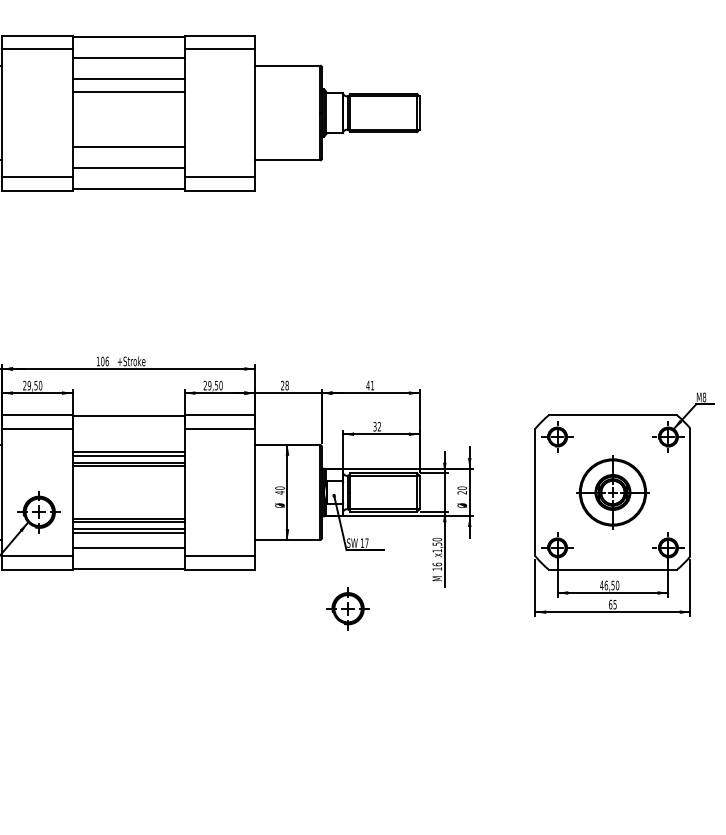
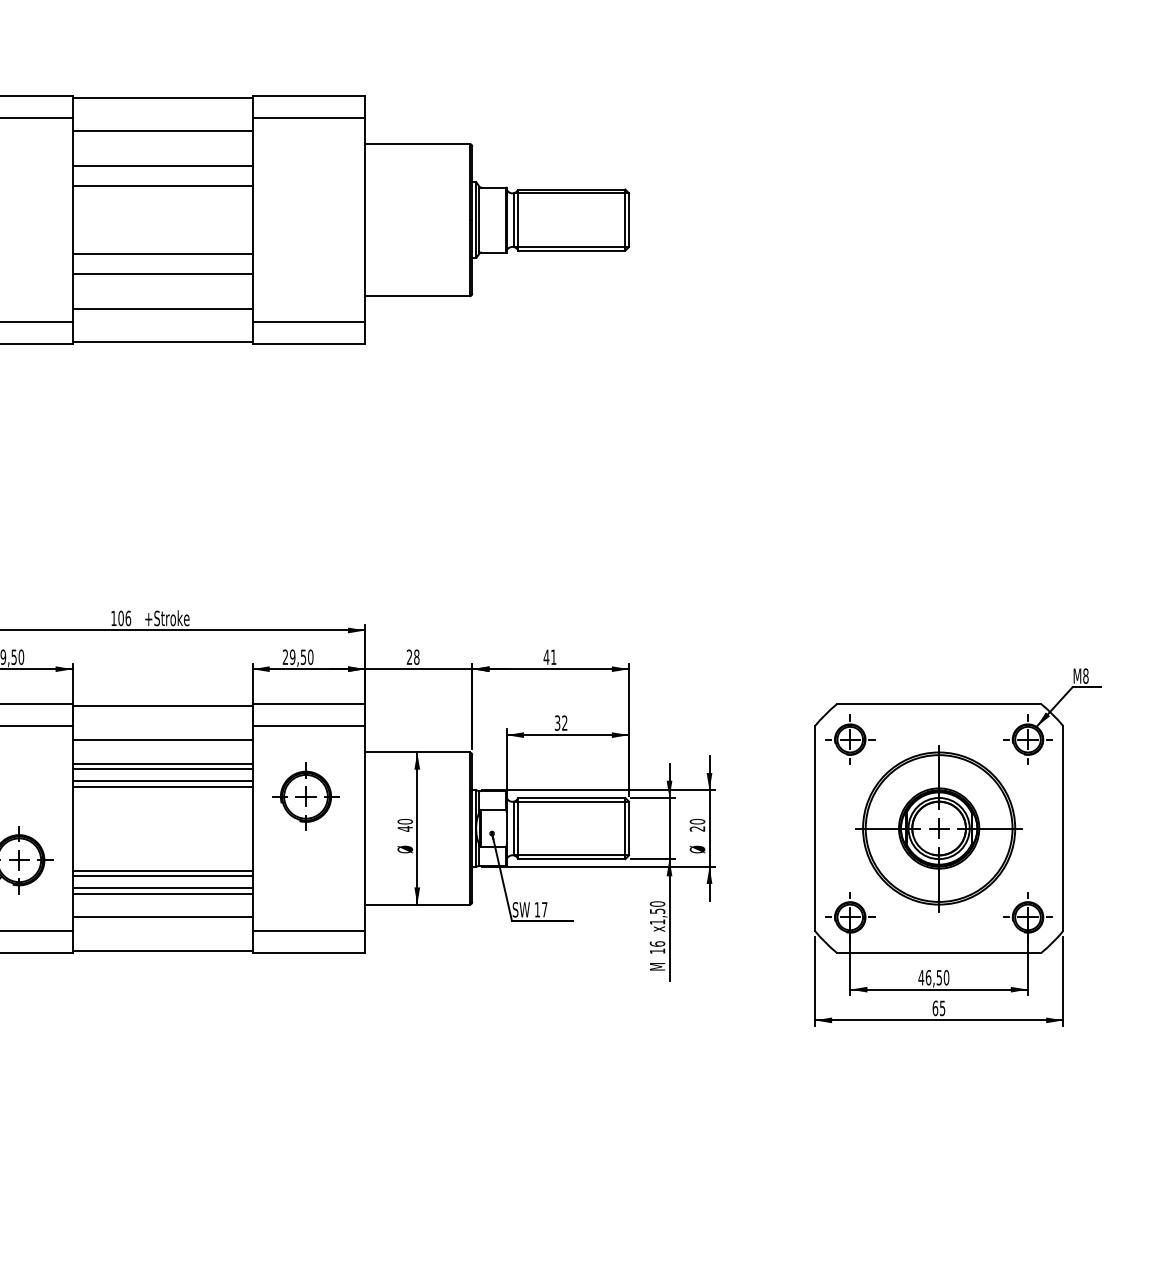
line: (128, 134) -> (162, 254), added
line: (128, 437) -> (162, 740), added
part: (612, 492) -> (938, 828), size x1.43
part: (347, 608) -> (305, 796), moved

